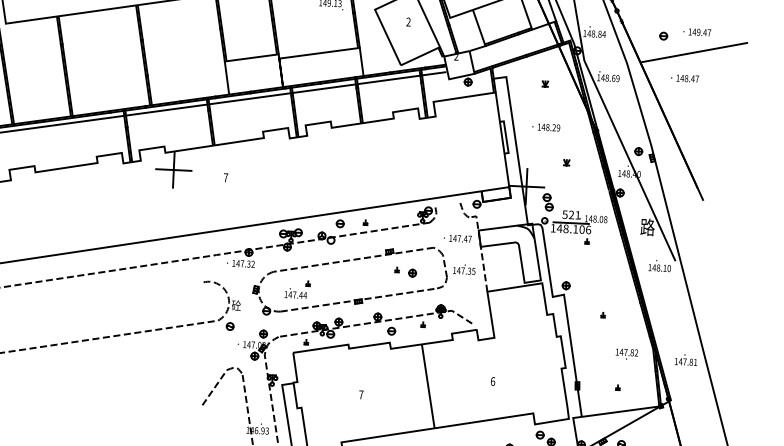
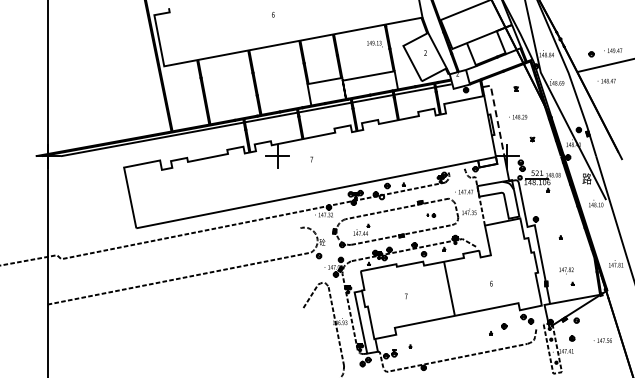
line: (512, 126) -> (496, 117), solid -> dashed
part: (404, 272) -> (430, 215), size x0.6
text: (627, 353) -> (566, 270), moved

